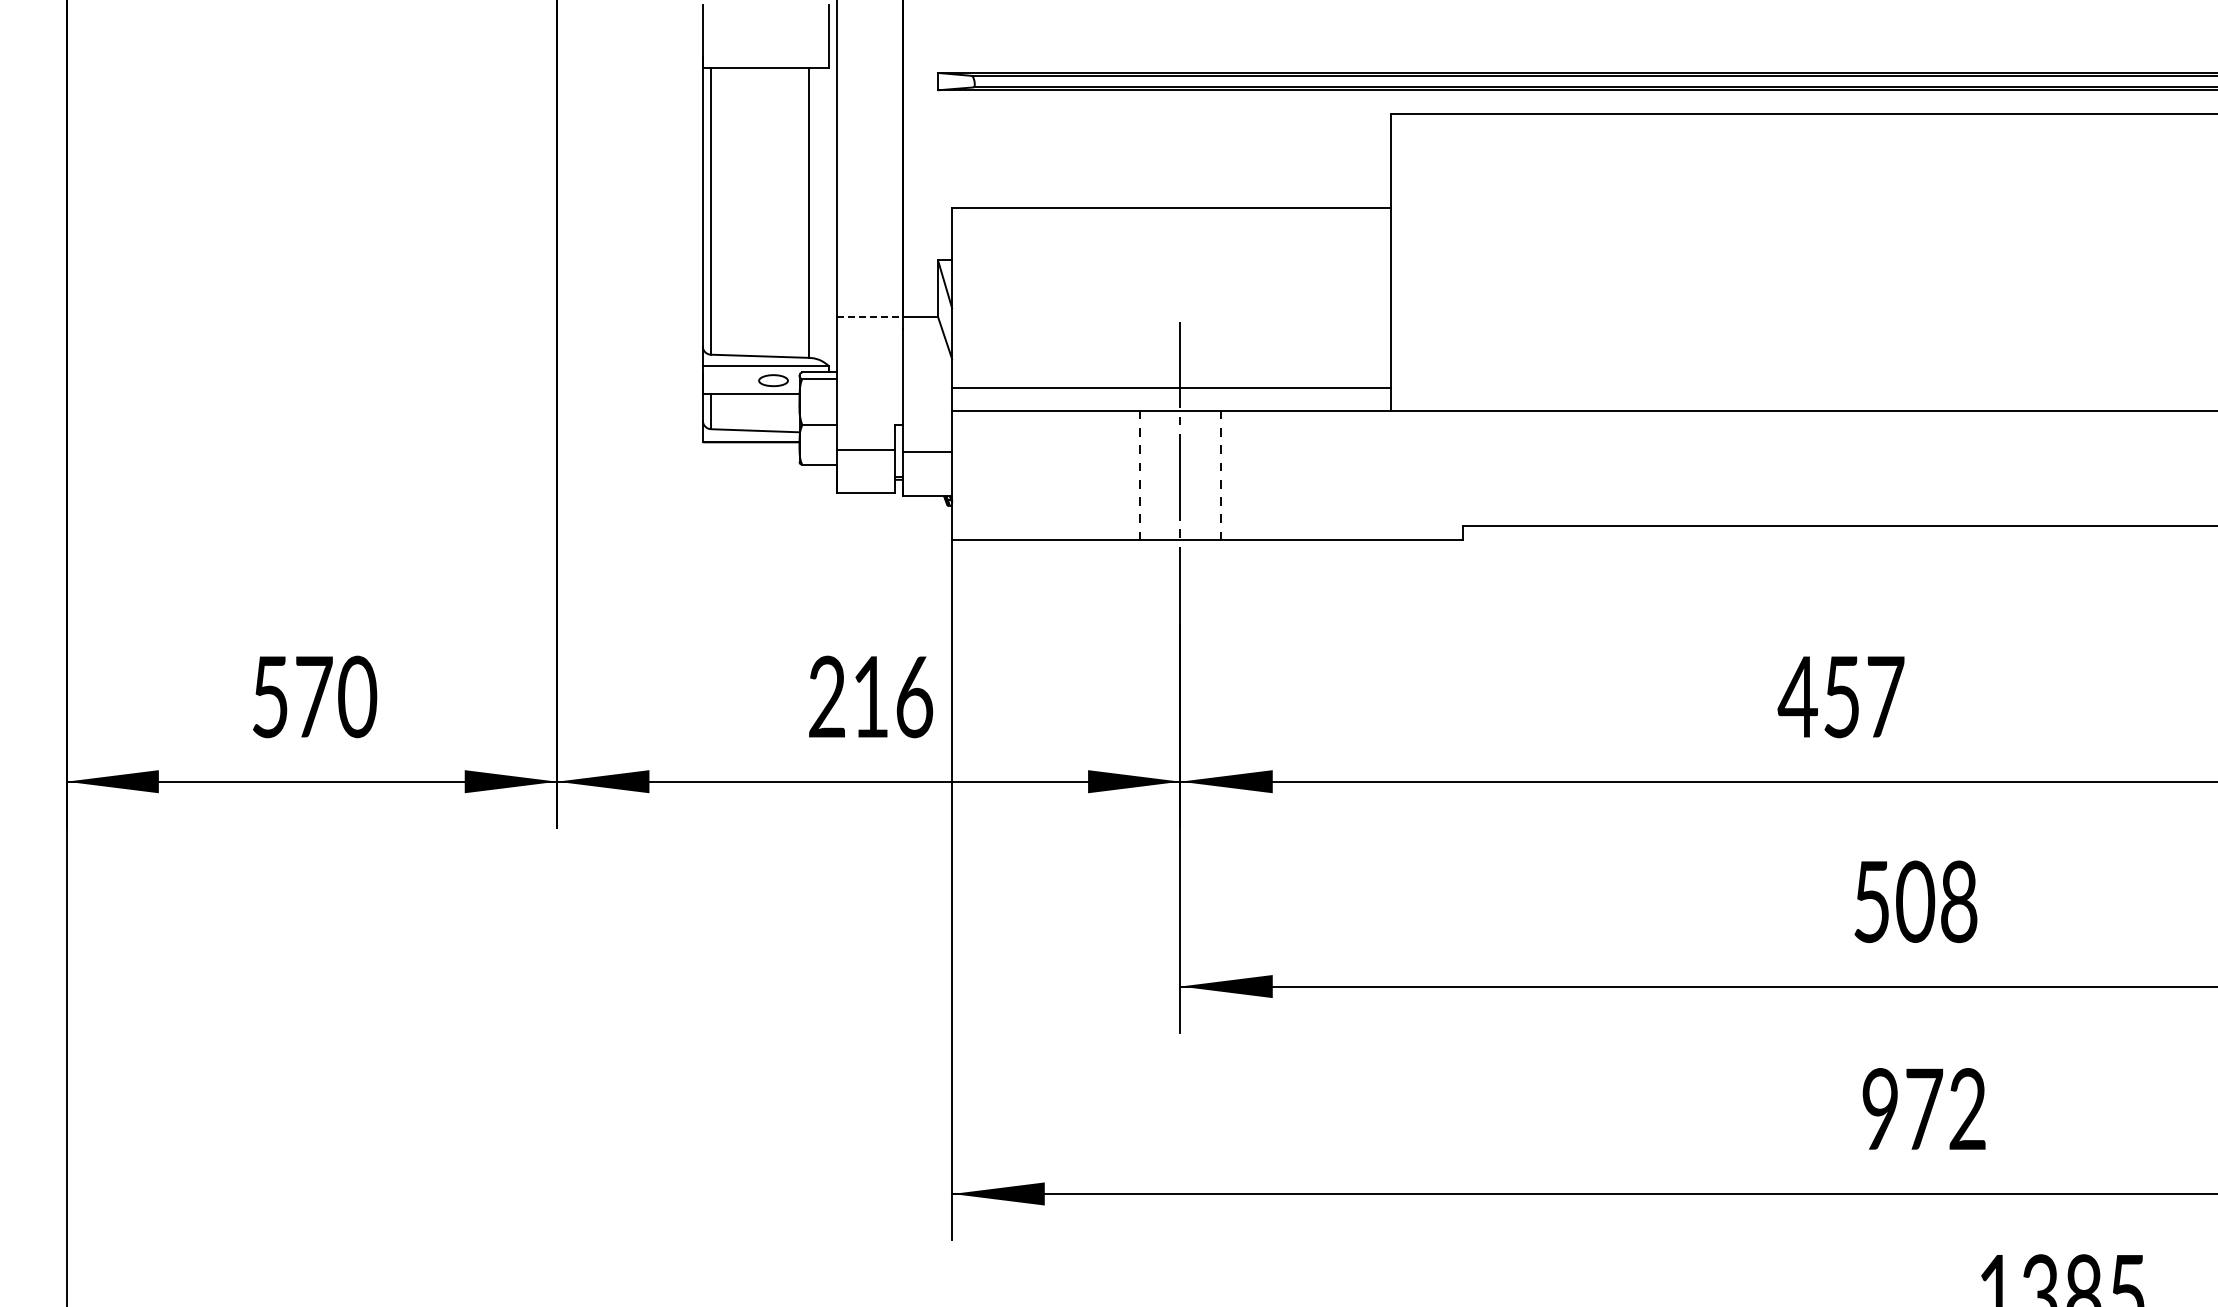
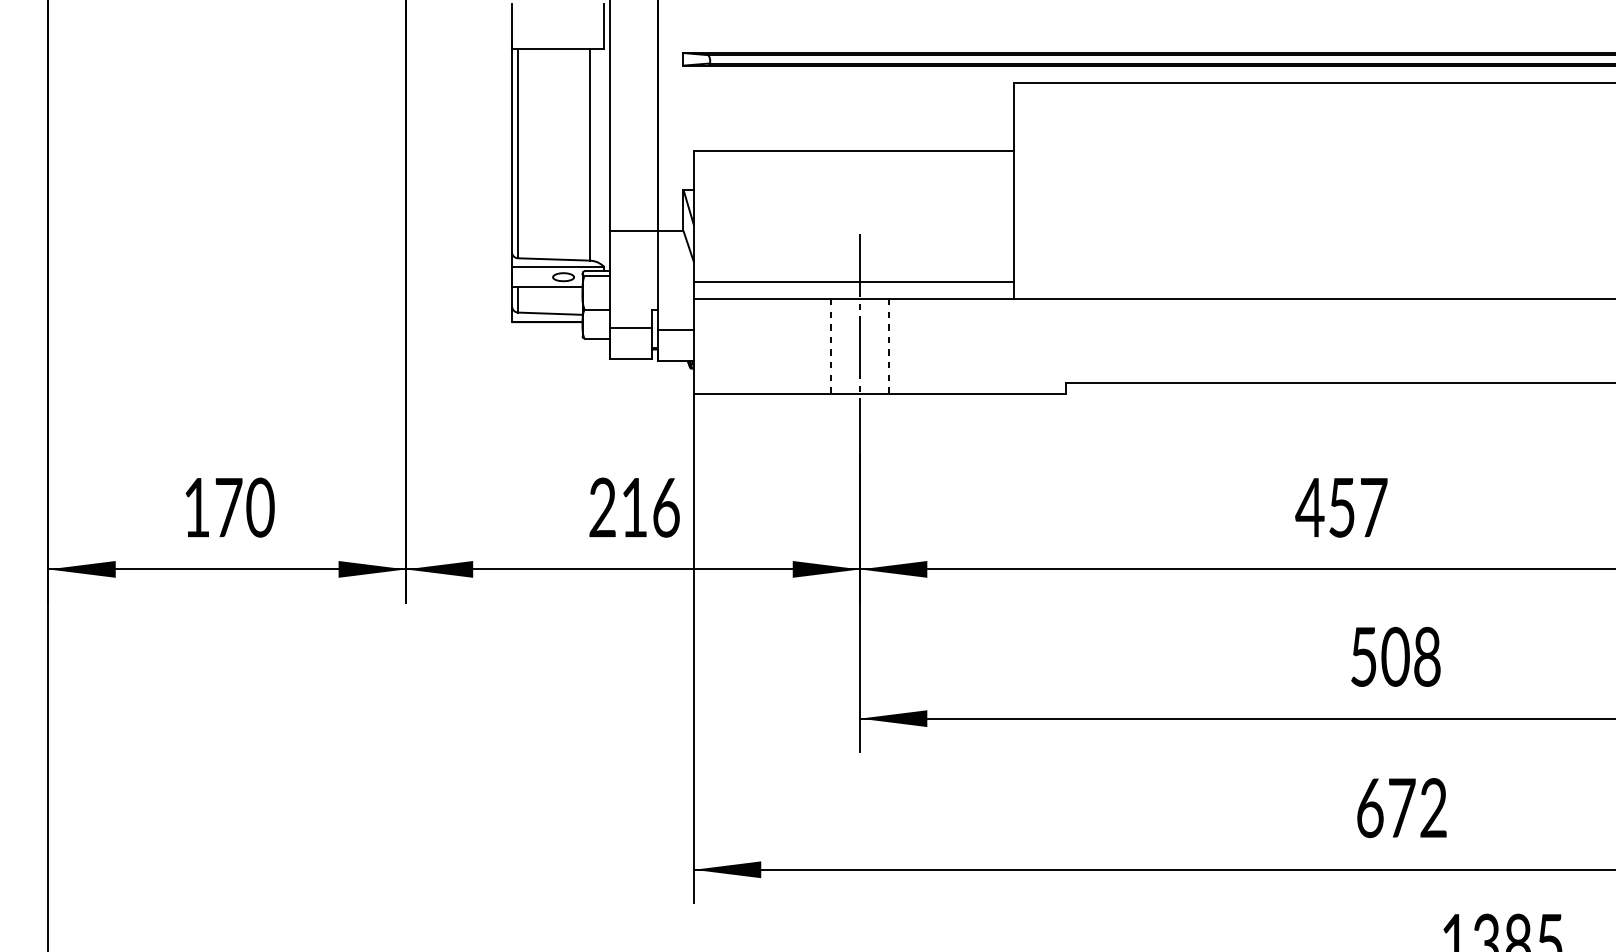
line: (870, 316) -> (634, 230), dashed -> solid
text: (270, 697) -> (197, 508), 570 -> 170
text: (1880, 1109) -> (1370, 808), 972 -> 672

